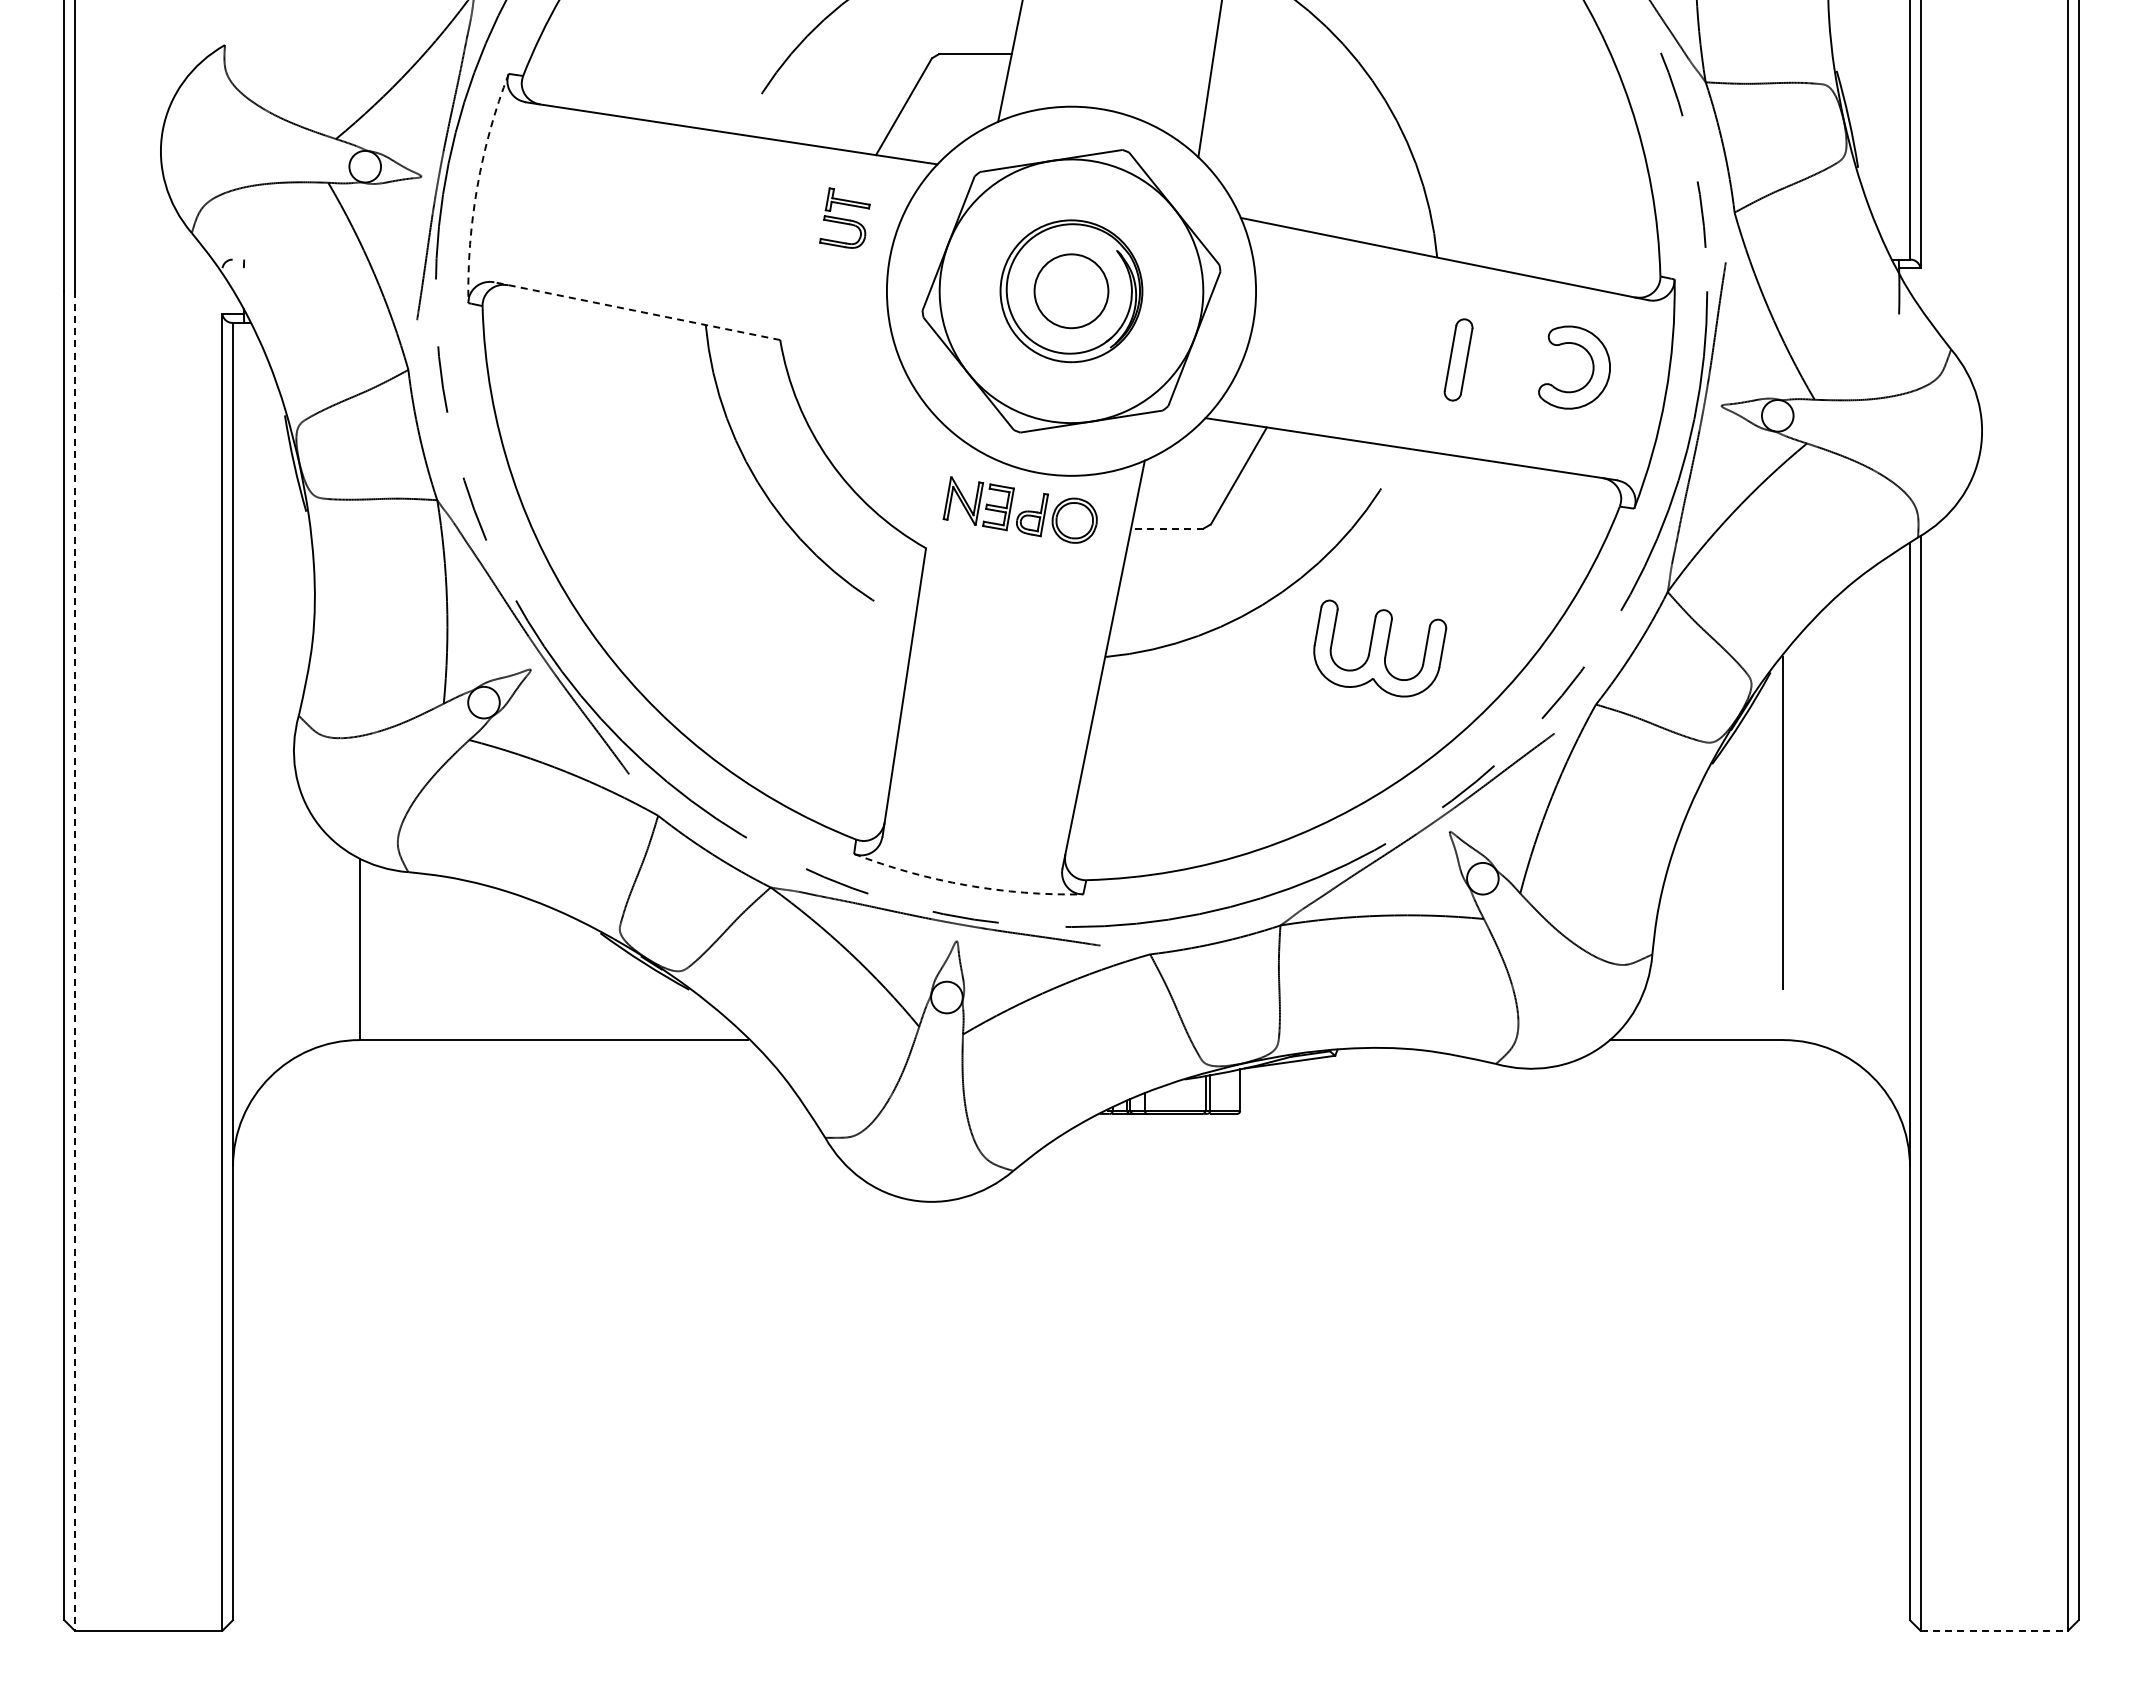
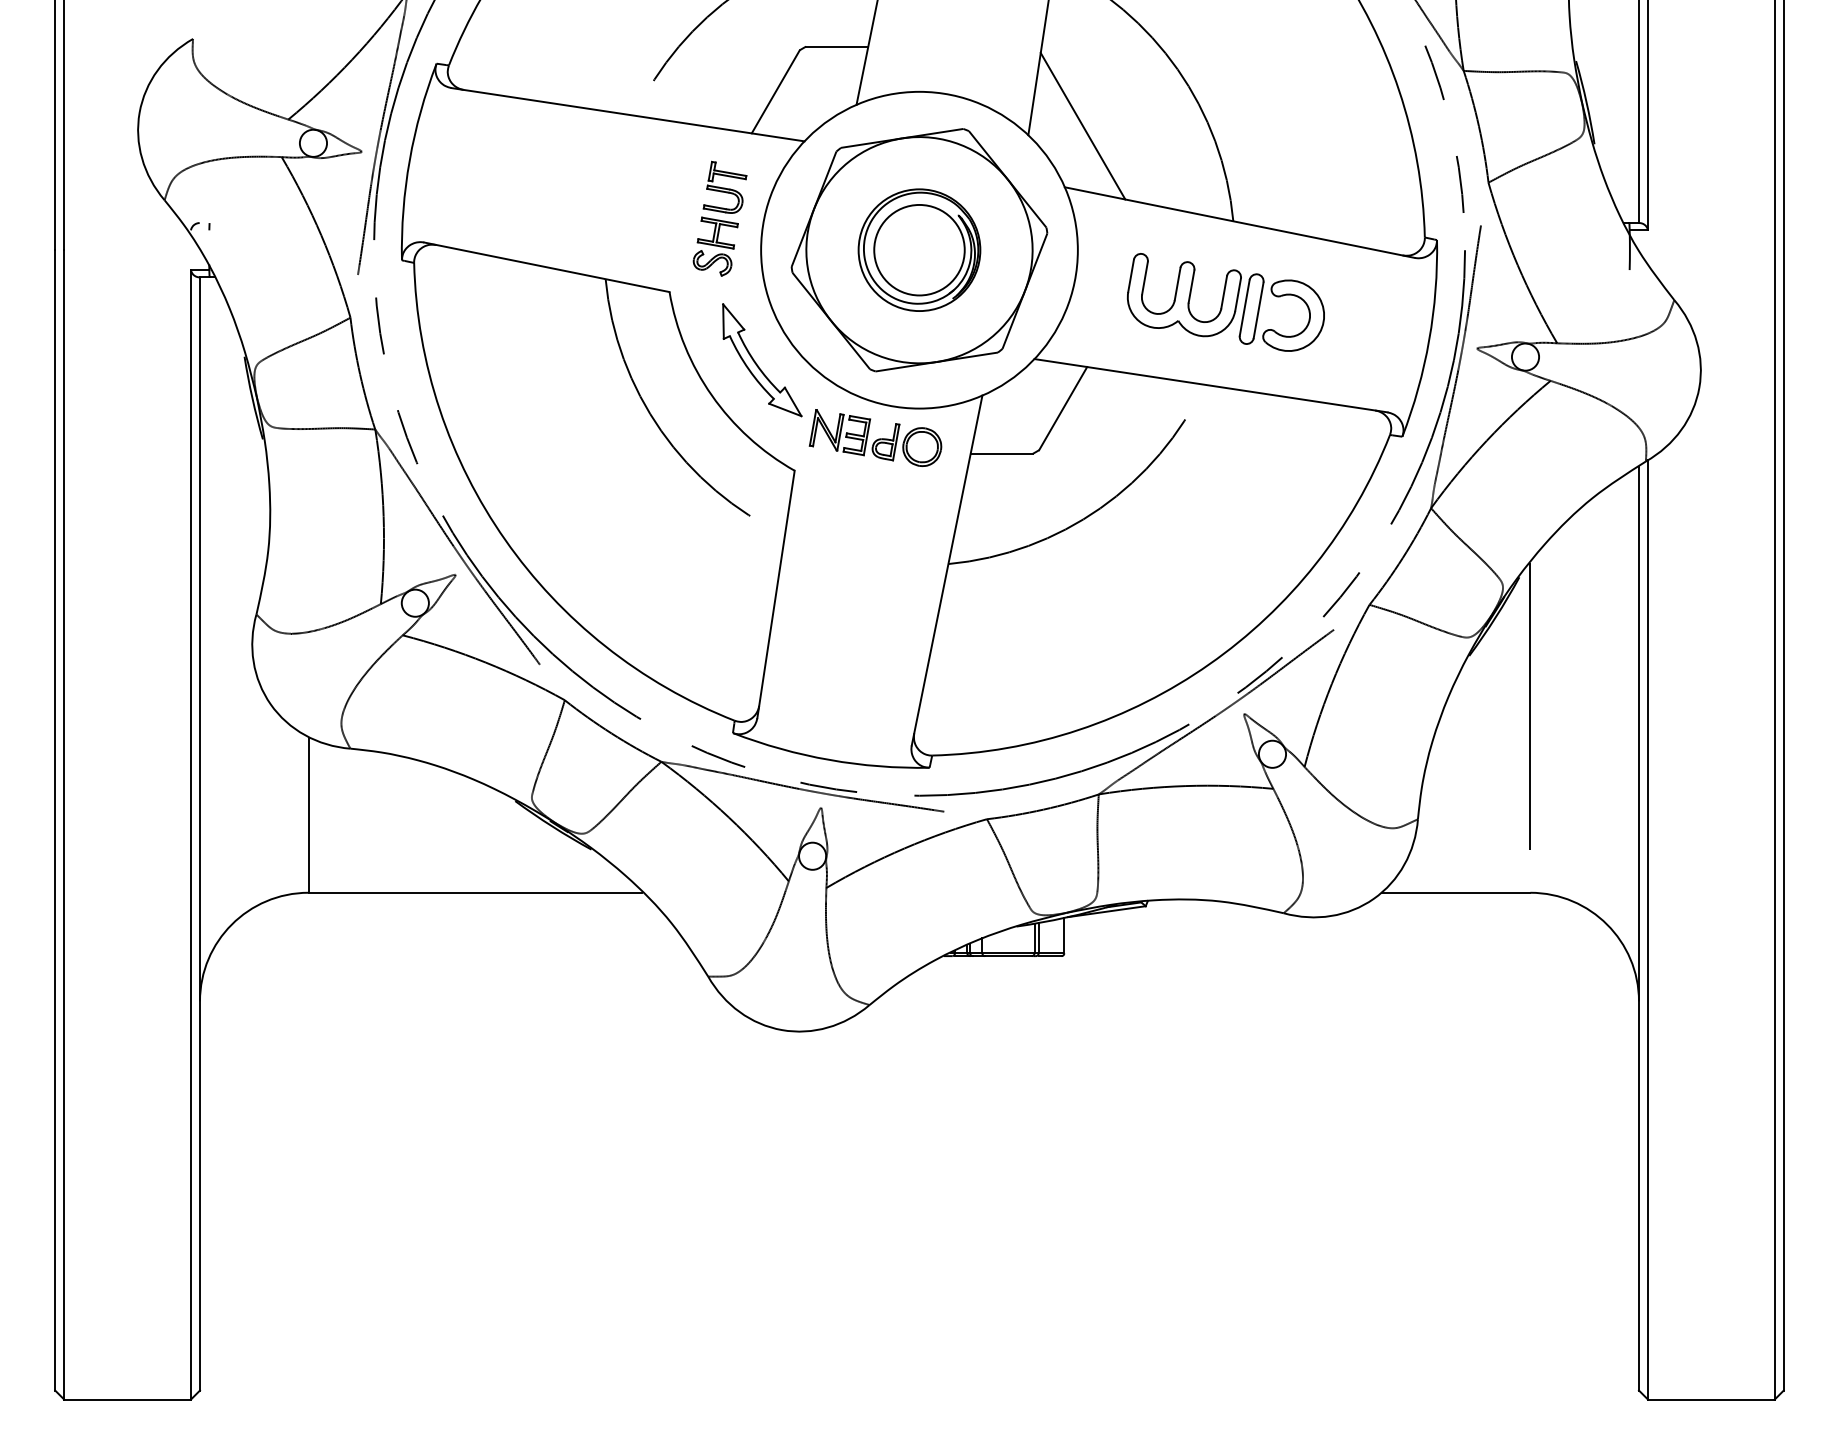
line: (1261, 146) -> (1082, 125), added
arc: (477, 186) -> (409, 160), dashed -> solid
part: (833, 287) -> (715, 246), added
circle: (1071, 291) -> (919, 250), size x1.43
line: (637, 311) -> (547, 267), dashed -> solid
part: (1592, 367) -> (1309, 315), moved
part: (881, 422) -> (756, 362), added
line: (1166, 528) -> (1001, 453), dashed -> solid
part: (1380, 648) -> (1184, 295), moved
arc: (966, 885) -> (829, 760), dashed -> solid
line: (74, 961) -> (63, 825), dashed -> solid
line: (1994, 1630) -> (1711, 1399), dashed -> solid

